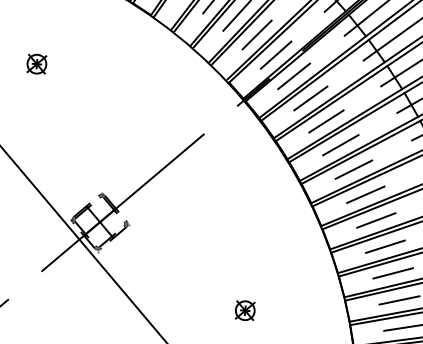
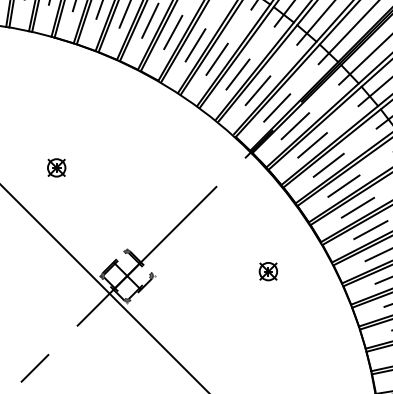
part: (36, 63) -> (56, 167), moved
part: (244, 310) -> (267, 271), moved

